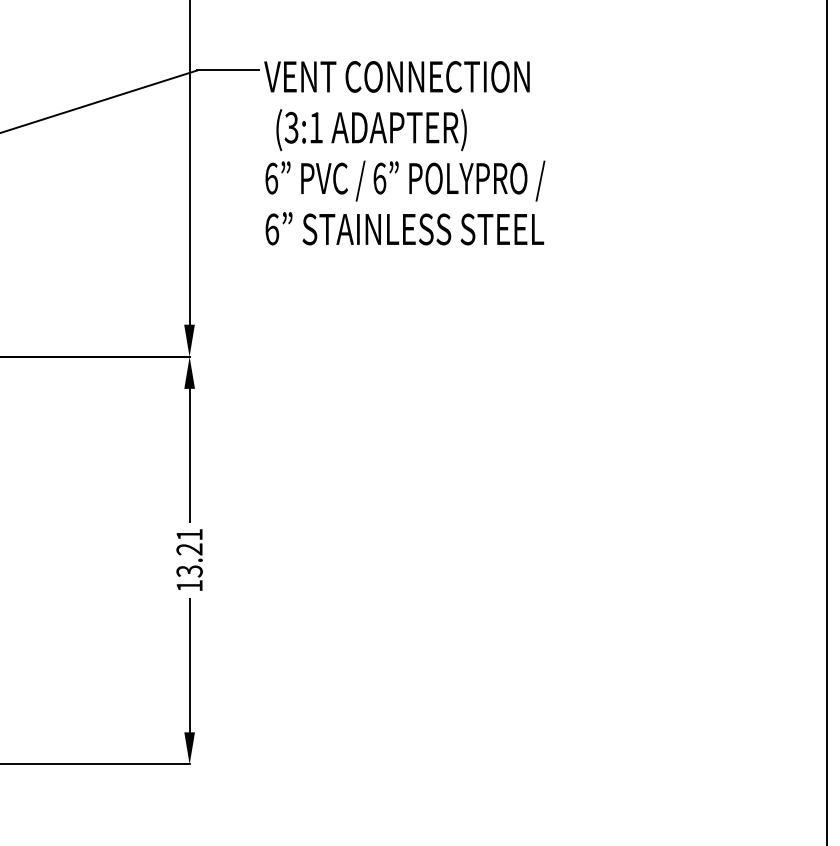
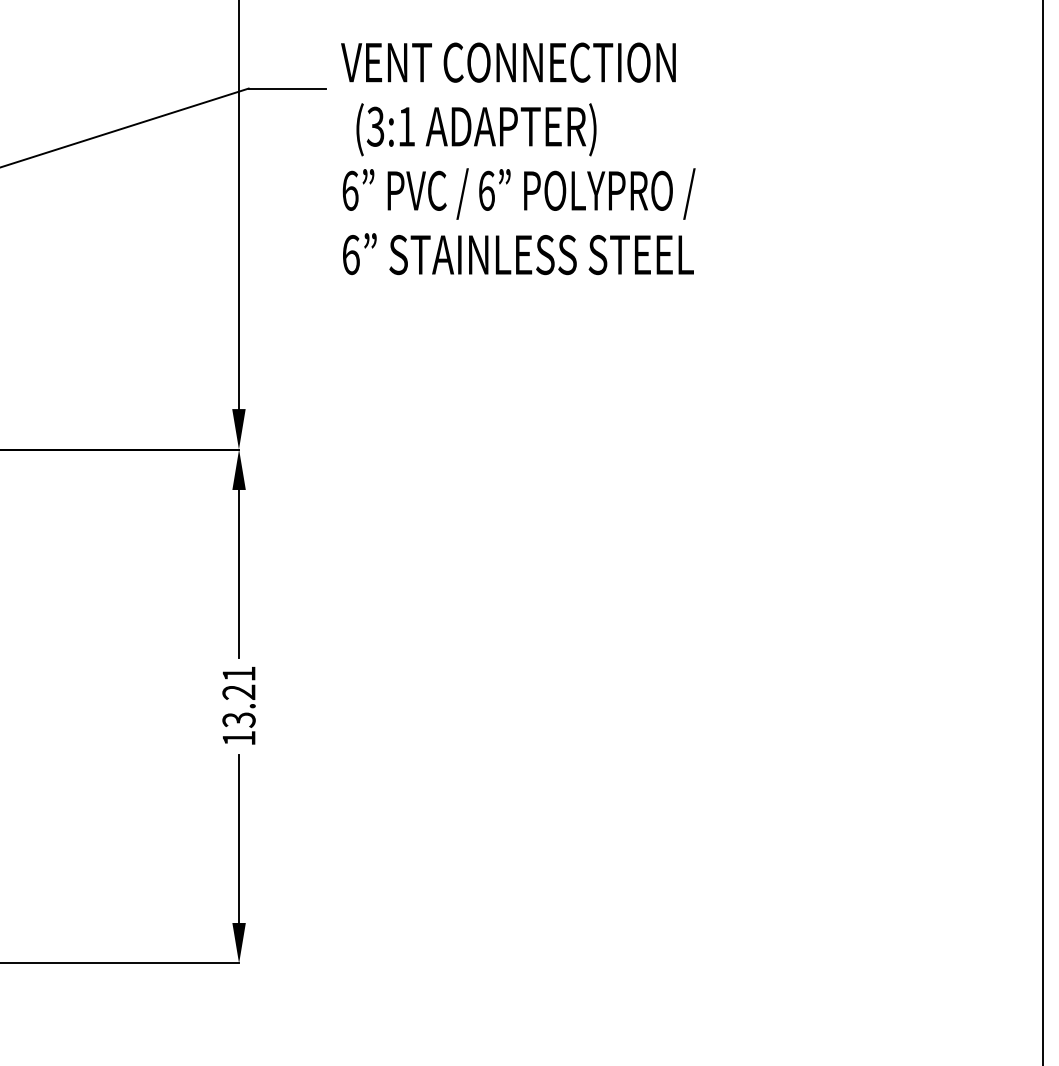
text: (404, 152) -> (518, 158), moved

